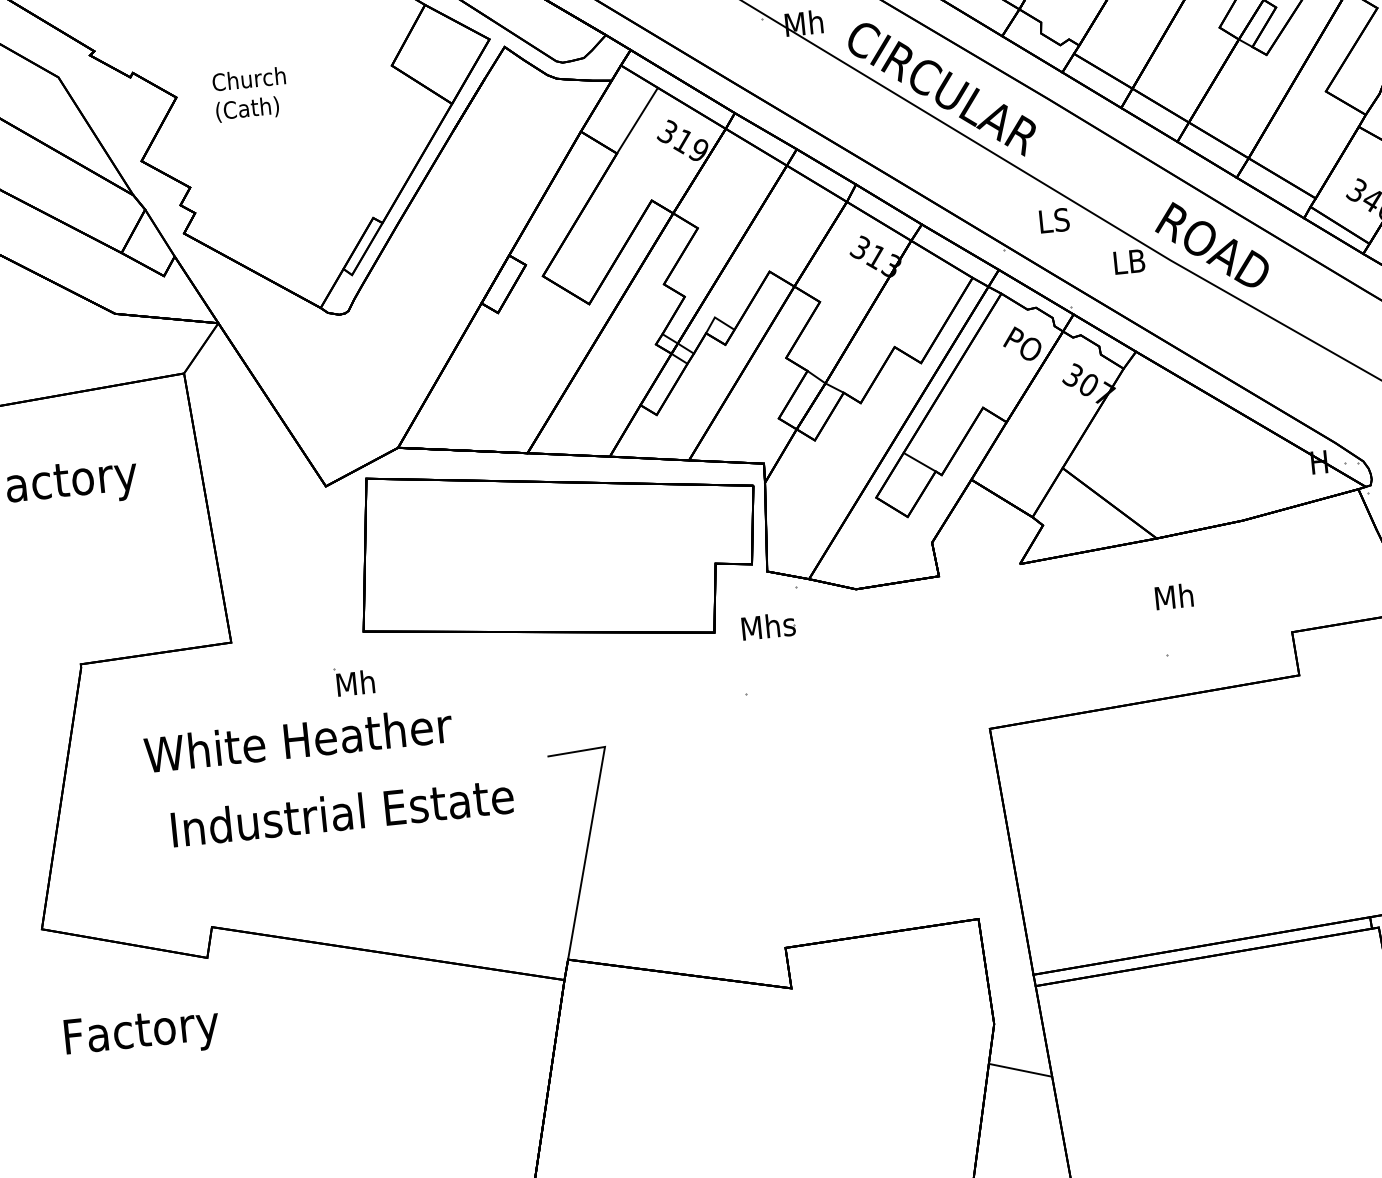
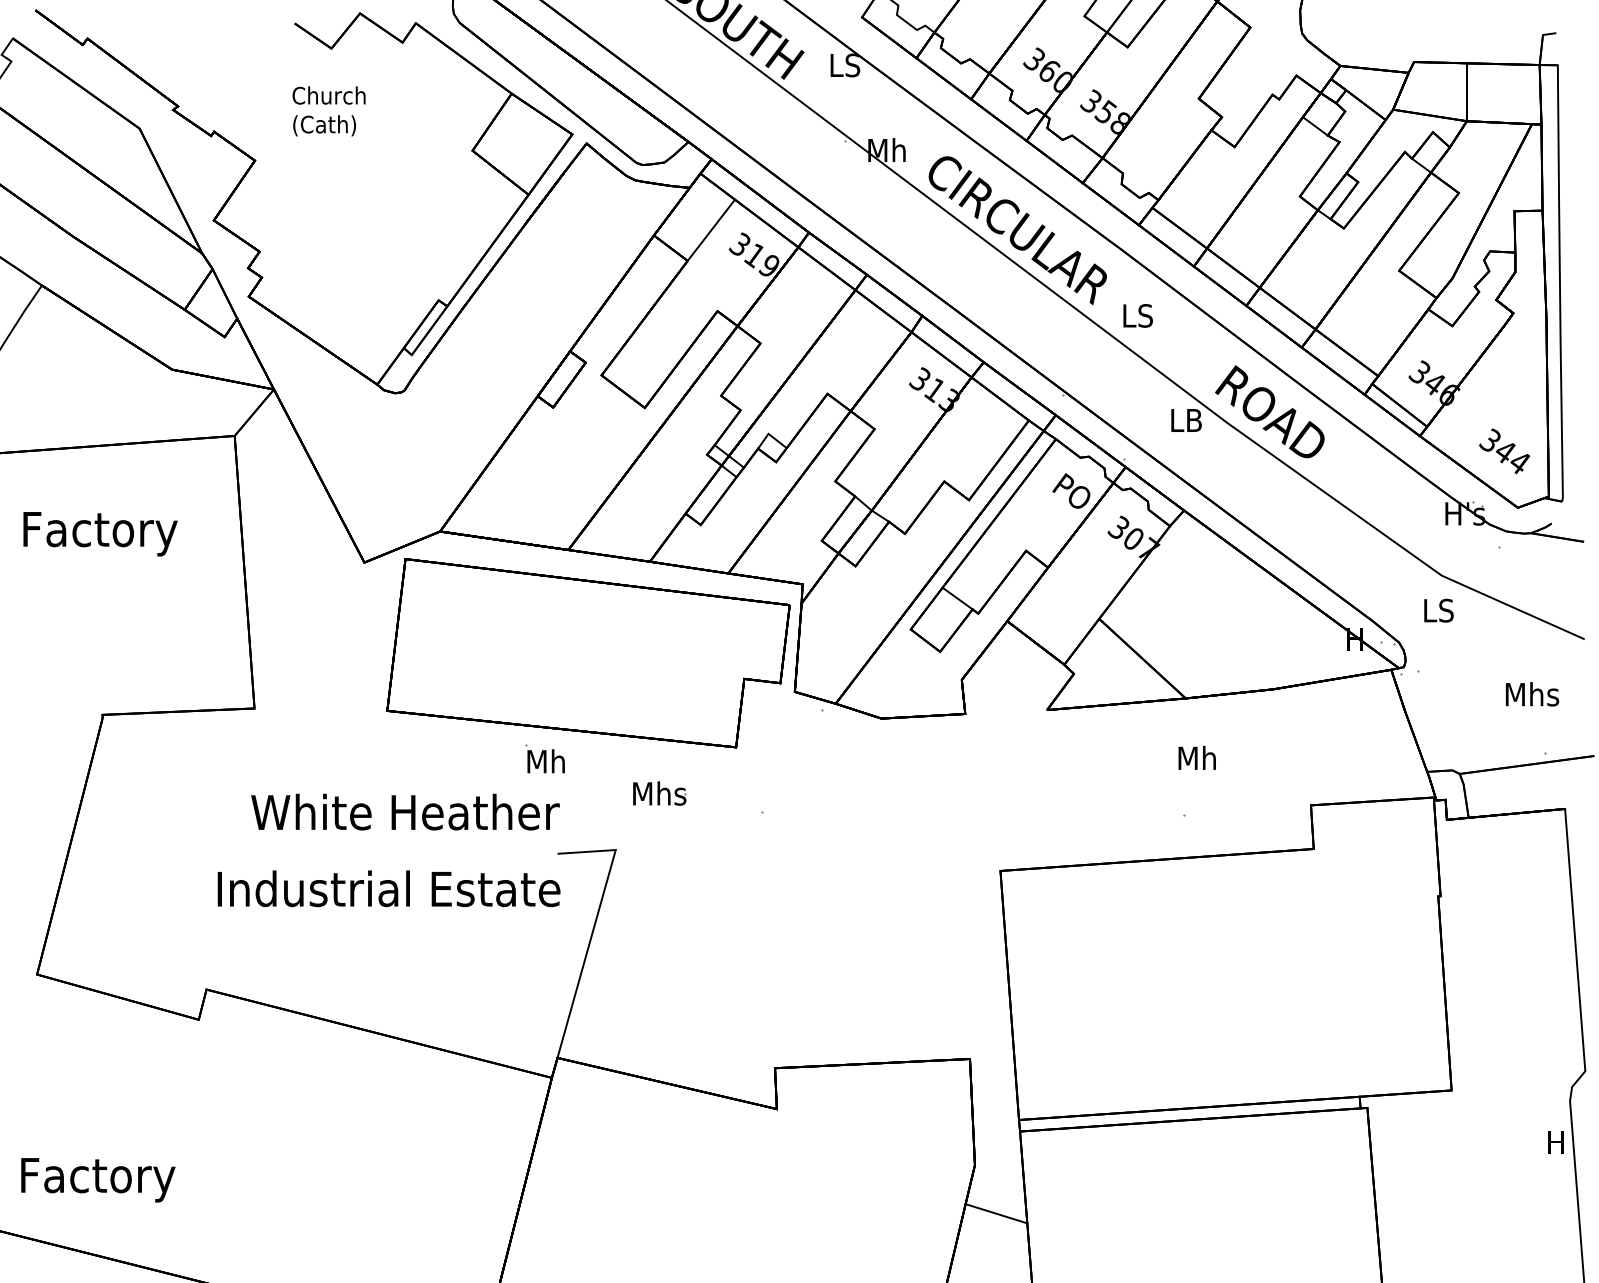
text: (250, 94) -> (328, 111), moved
text: (1053, 220) -> (1137, 315), moved
part: (768, 626) -> (659, 793), moved
part: (353, 680) -> (544, 758), moved
text: (298, 739) -> (405, 811), moved
text: (342, 812) -> (388, 888), moved
text: (142, 1034) -> (98, 1180), moved

